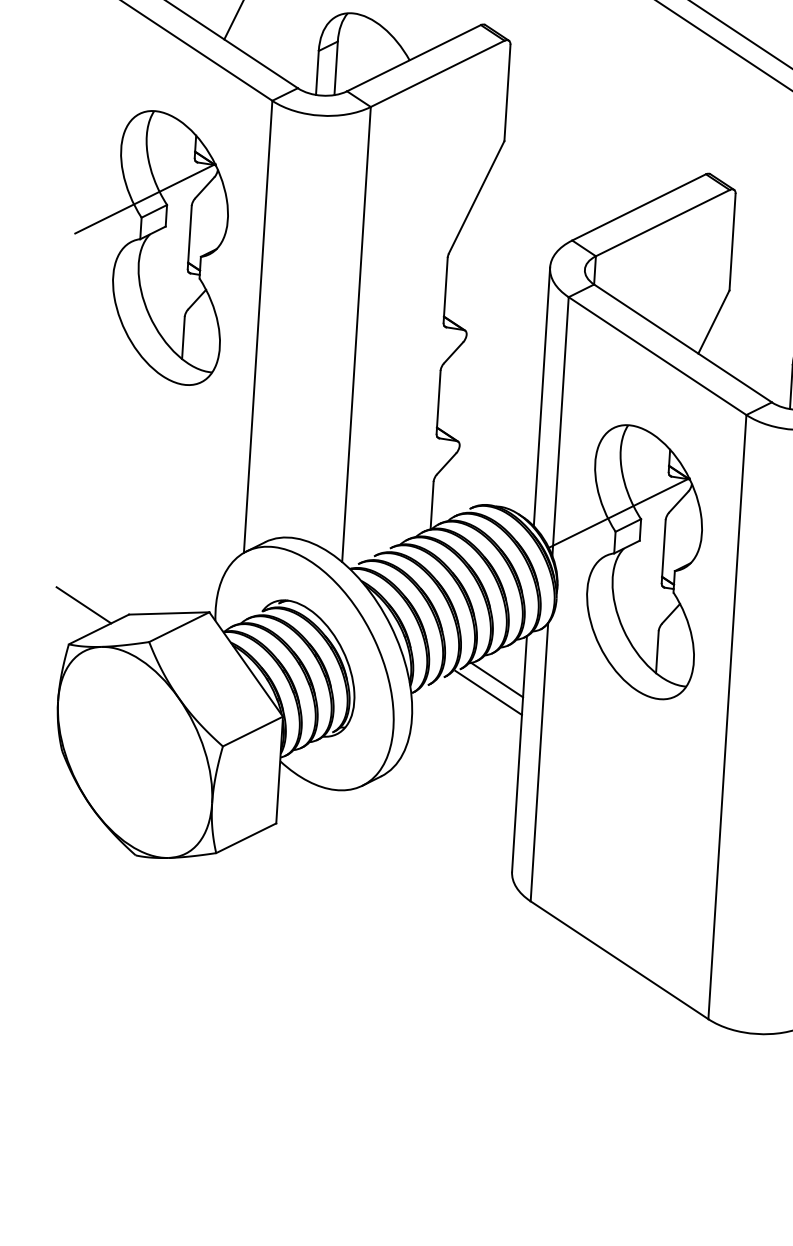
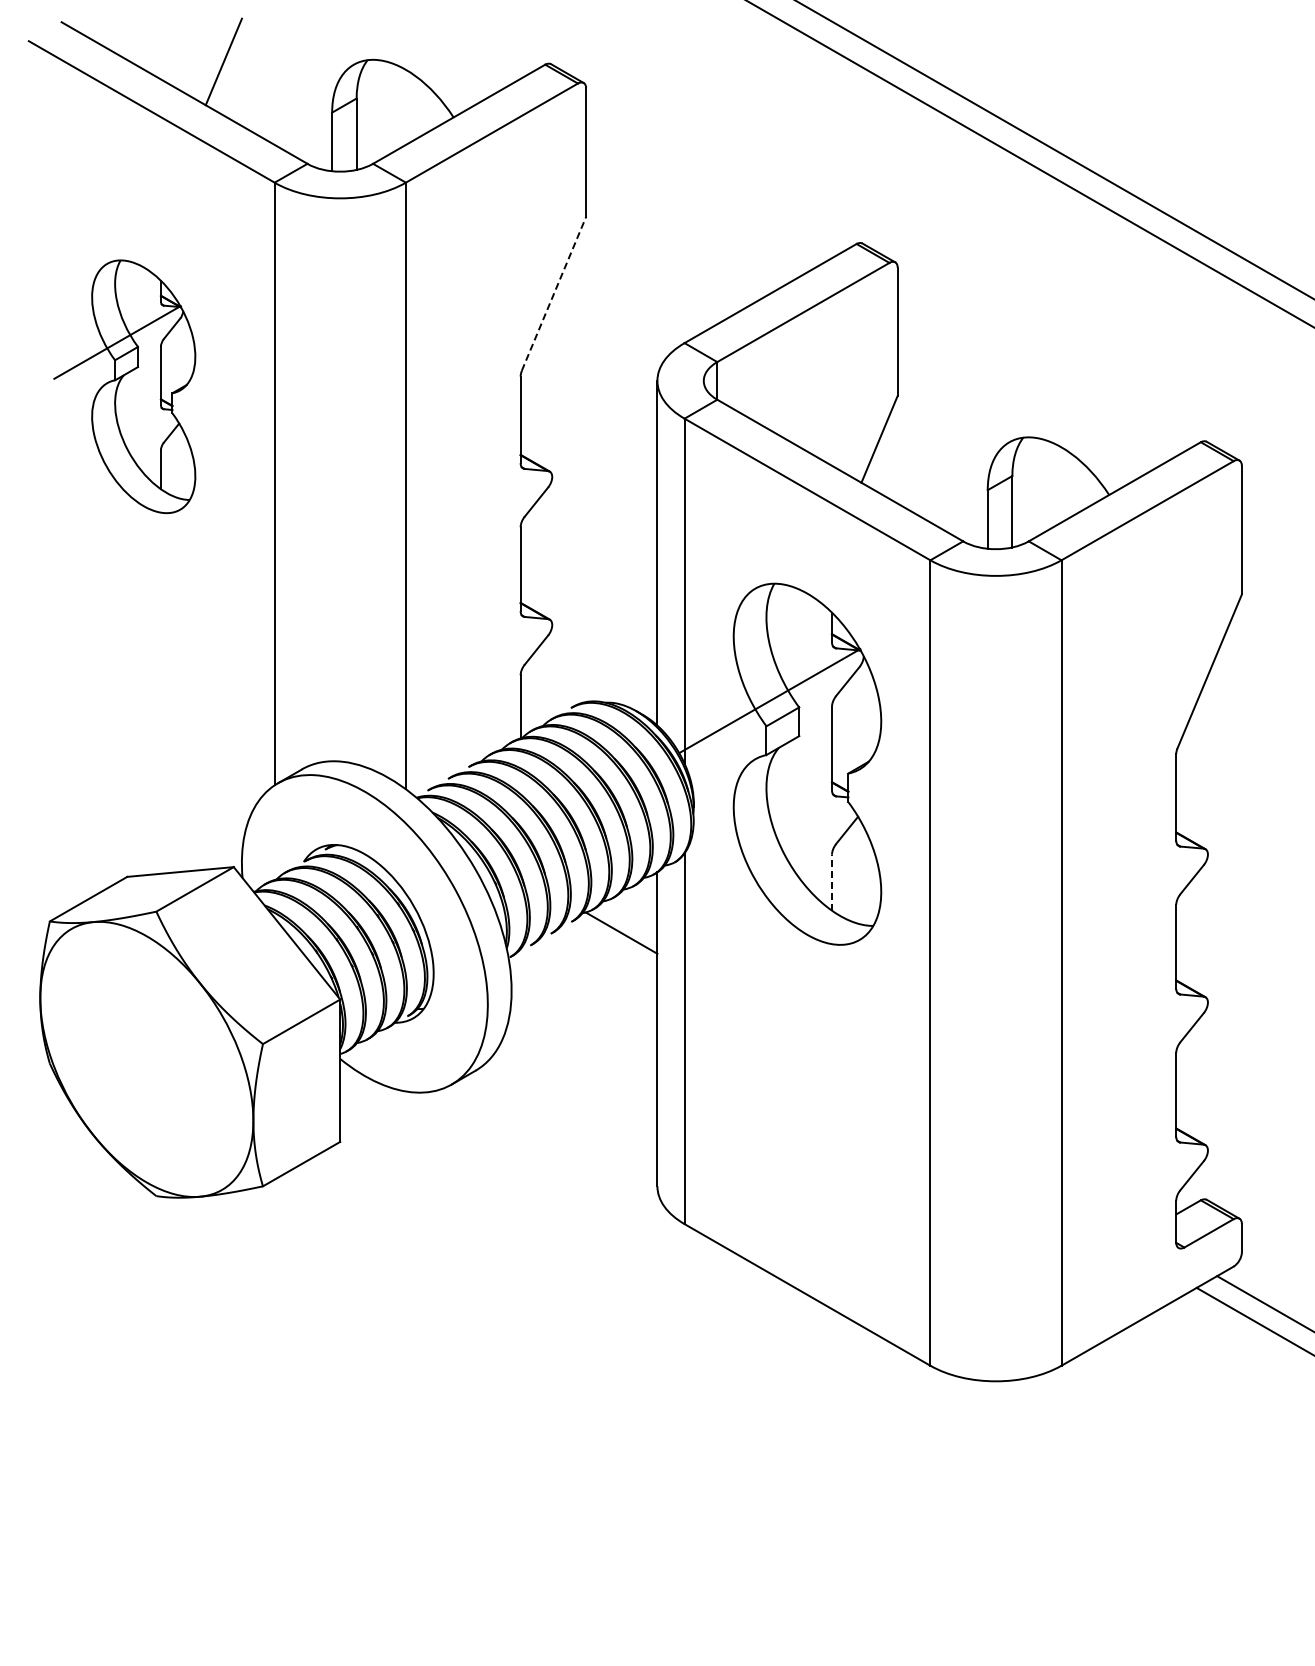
line: (477, 197) -> (554, 293), solid -> dashed
part: (150, 246) -> (124, 386), size x0.7
line: (83, 605) -> (66, 868), removed
line: (657, 652) -> (832, 882), solid -> dashed
line: (488, 692) -> (611, 950), removed

